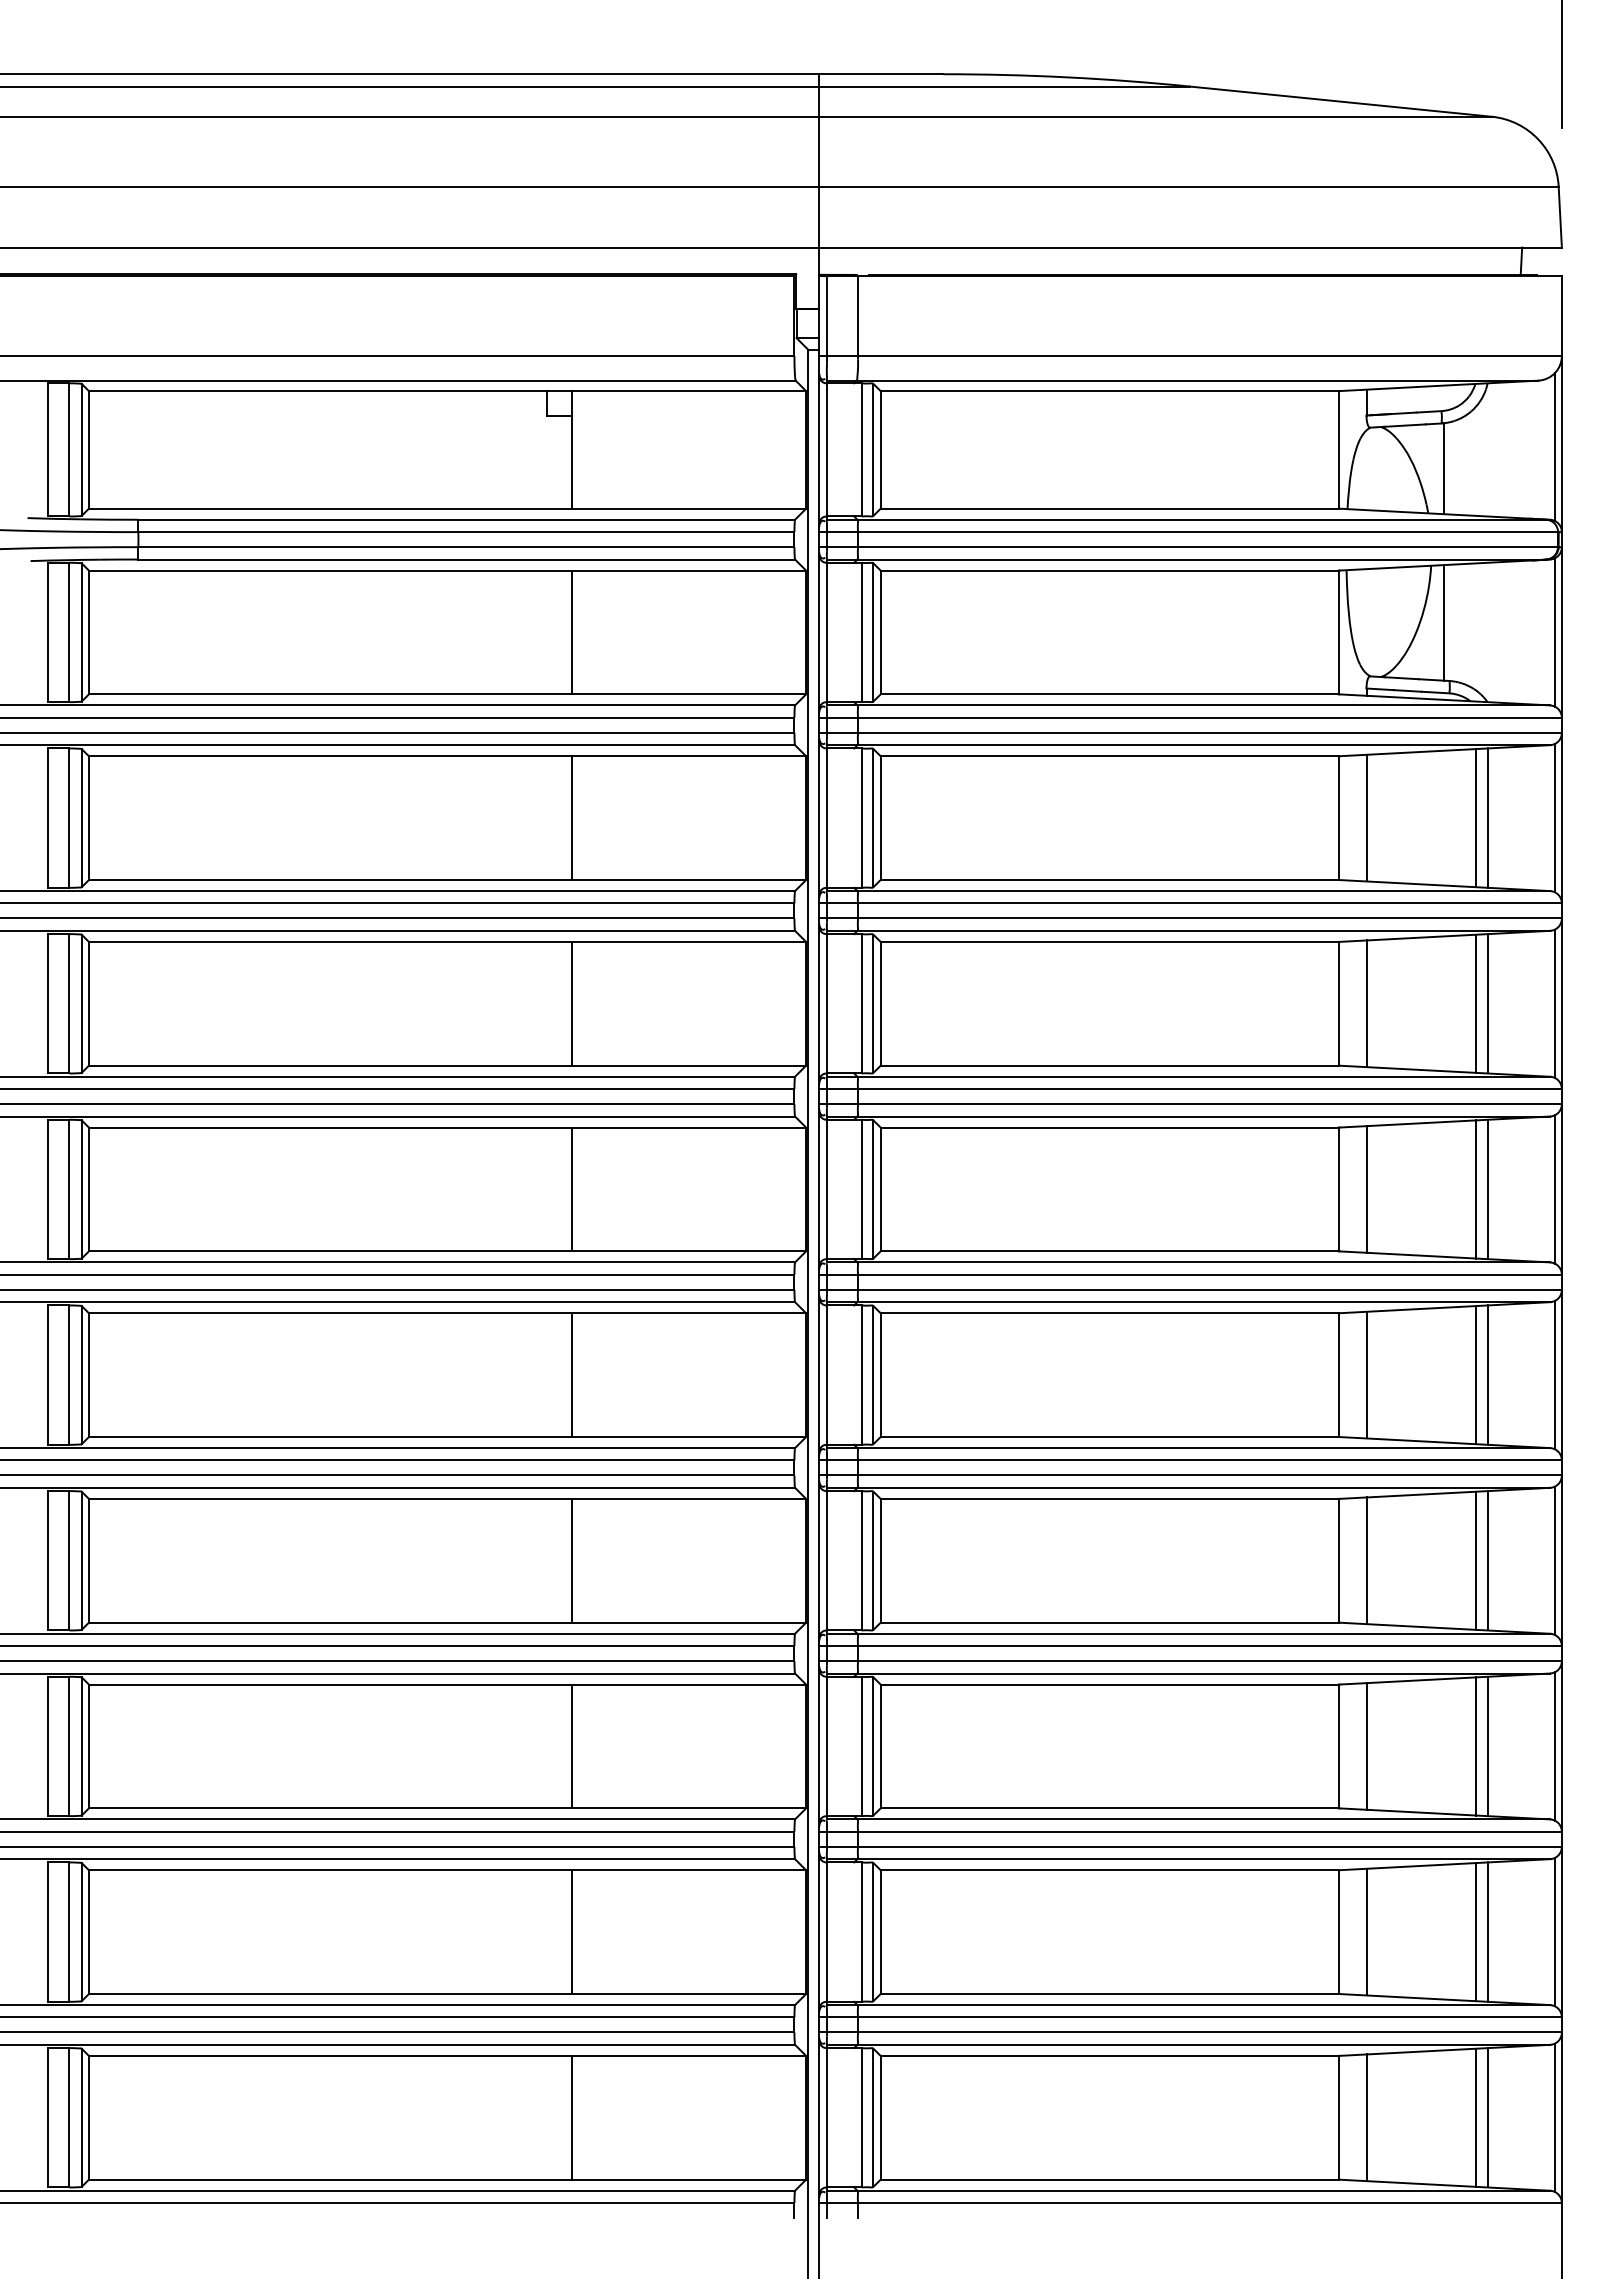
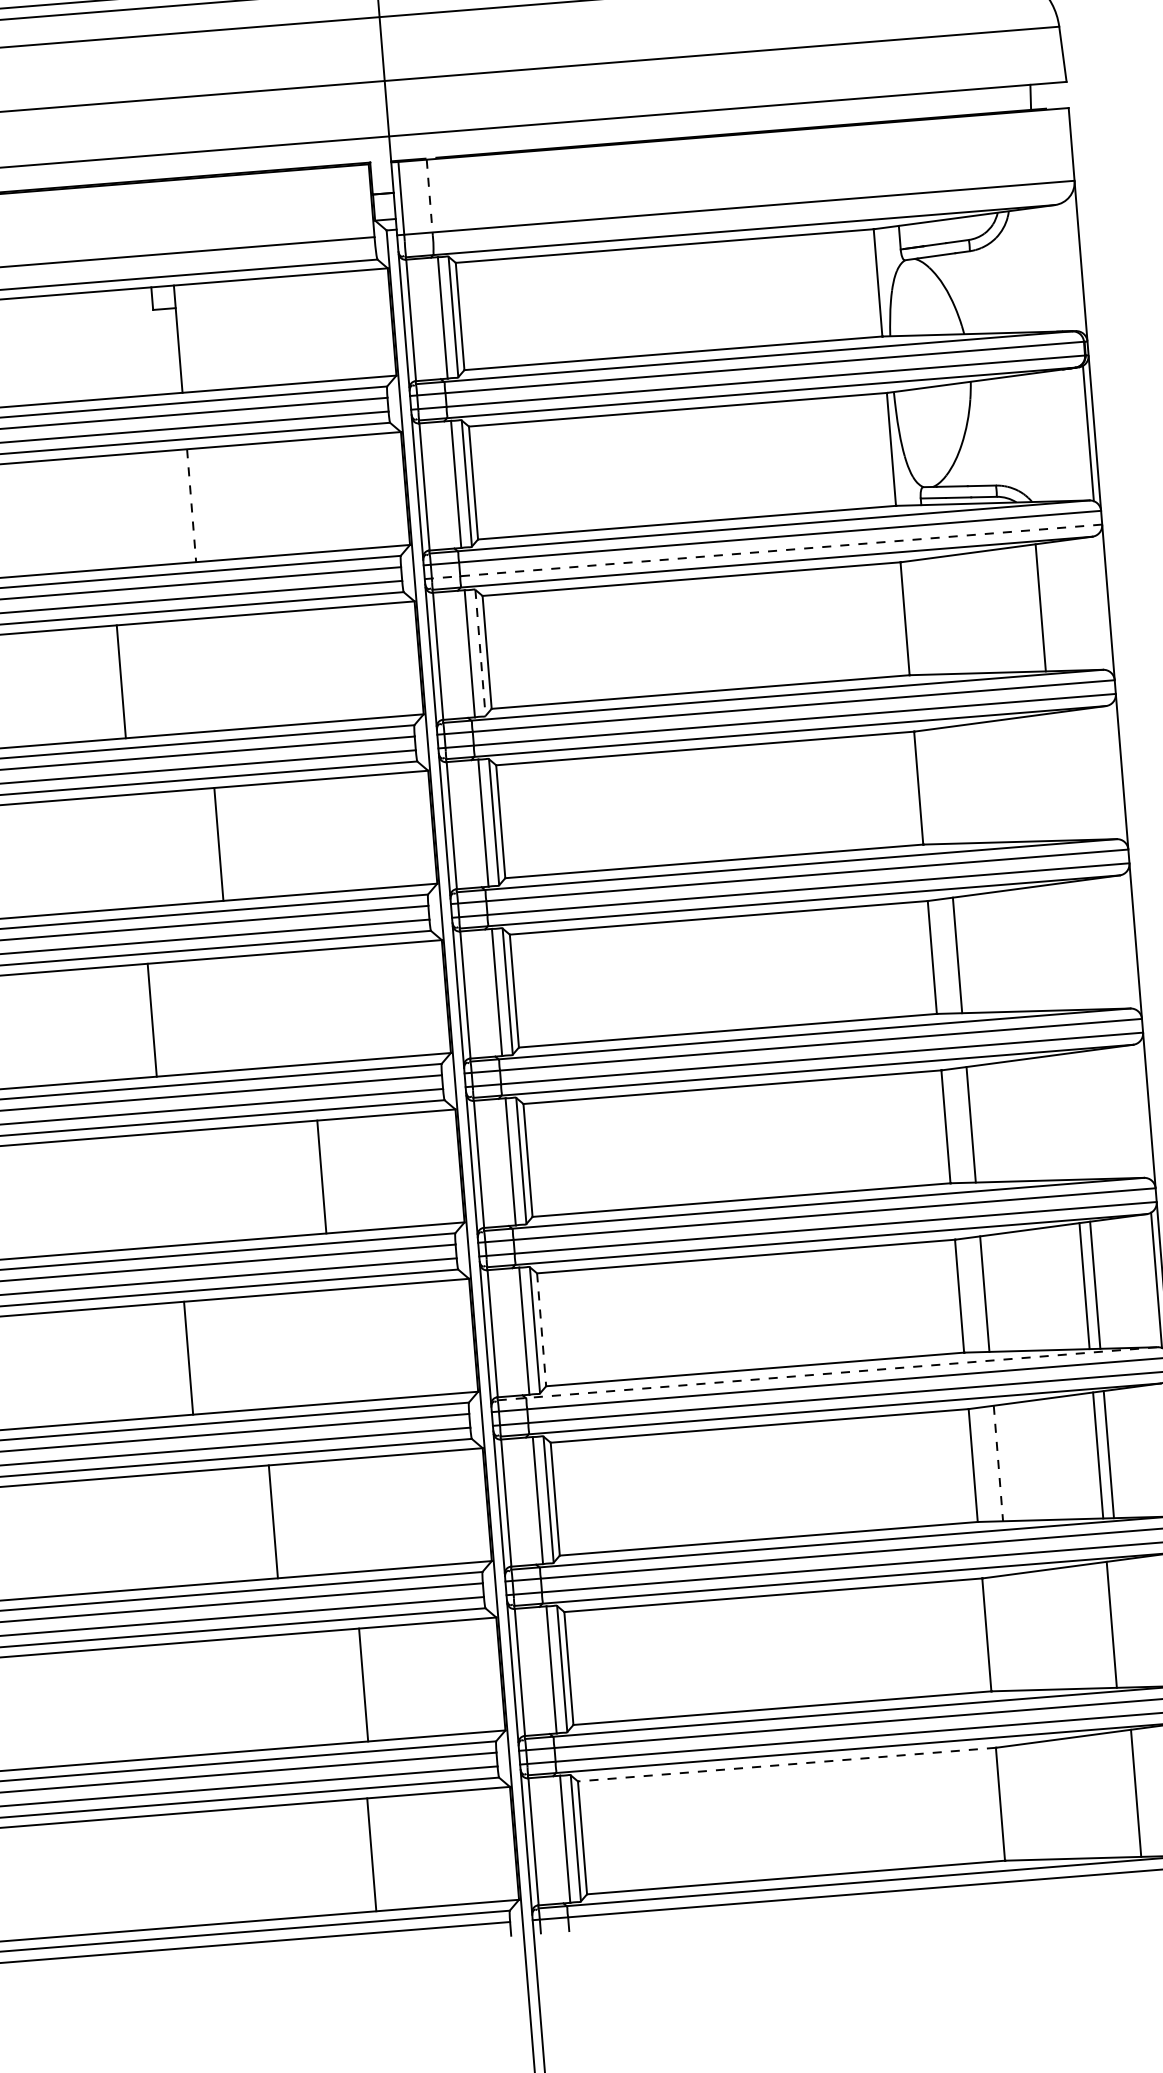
line: (858, 316) -> (430, 196), solid -> dashed
line: (1554, 446) -> (1074, 263), removed
line: (1444, 468) -> (975, 292), removed
line: (1444, 623) -> (987, 433), removed
line: (571, 632) -> (191, 505), solid -> dashed
line: (1191, 732) -> (764, 551), solid -> dashed
line: (1366, 817) -> (930, 616), removed
line: (571, 818) -> (121, 682), moved
line: (873, 818) -> (480, 653), solid -> dashed
line: (1475, 818) -> (1029, 609), removed
line: (1554, 818) -> (1101, 603), removed
line: (1366, 1003) -> (943, 785), removed
line: (1475, 1003) -> (1043, 777), removed
line: (1487, 1003) -> (1054, 776), removed
line: (1554, 1003) -> (1115, 772), removed
line: (571, 1189) -> (152, 1020), moved
line: (1475, 1189) -> (1056, 947), removed
line: (1487, 1189) -> (1067, 946), removed
line: (1554, 1189) -> (1129, 941), removed
line: (1487, 1374) -> (1081, 1115), removed
line: (571, 1375) -> (321, 1177), moved
line: (1475, 1375) -> (1070, 1117), removed
line: (1554, 1375) -> (1142, 1111), removed
line: (571, 1560) -> (188, 1357), moved
line: (880, 1560) -> (541, 1329), solid -> dashed
line: (1188, 1633) -> (827, 1373), solid -> dashed
line: (1366, 1746) -> (998, 1463), solid -> dashed
line: (1366, 1931) -> (1011, 1632), removed
line: (1487, 1931) -> (1122, 1623), removed
line: (571, 1932) -> (363, 1685), moved
line: (1109, 2055) -> (786, 1764), solid -> dashed
line: (571, 2117) -> (371, 1854), moved
line: (1366, 2117) -> (1025, 1801), removed
line: (1475, 2117) -> (1125, 1793), removed

